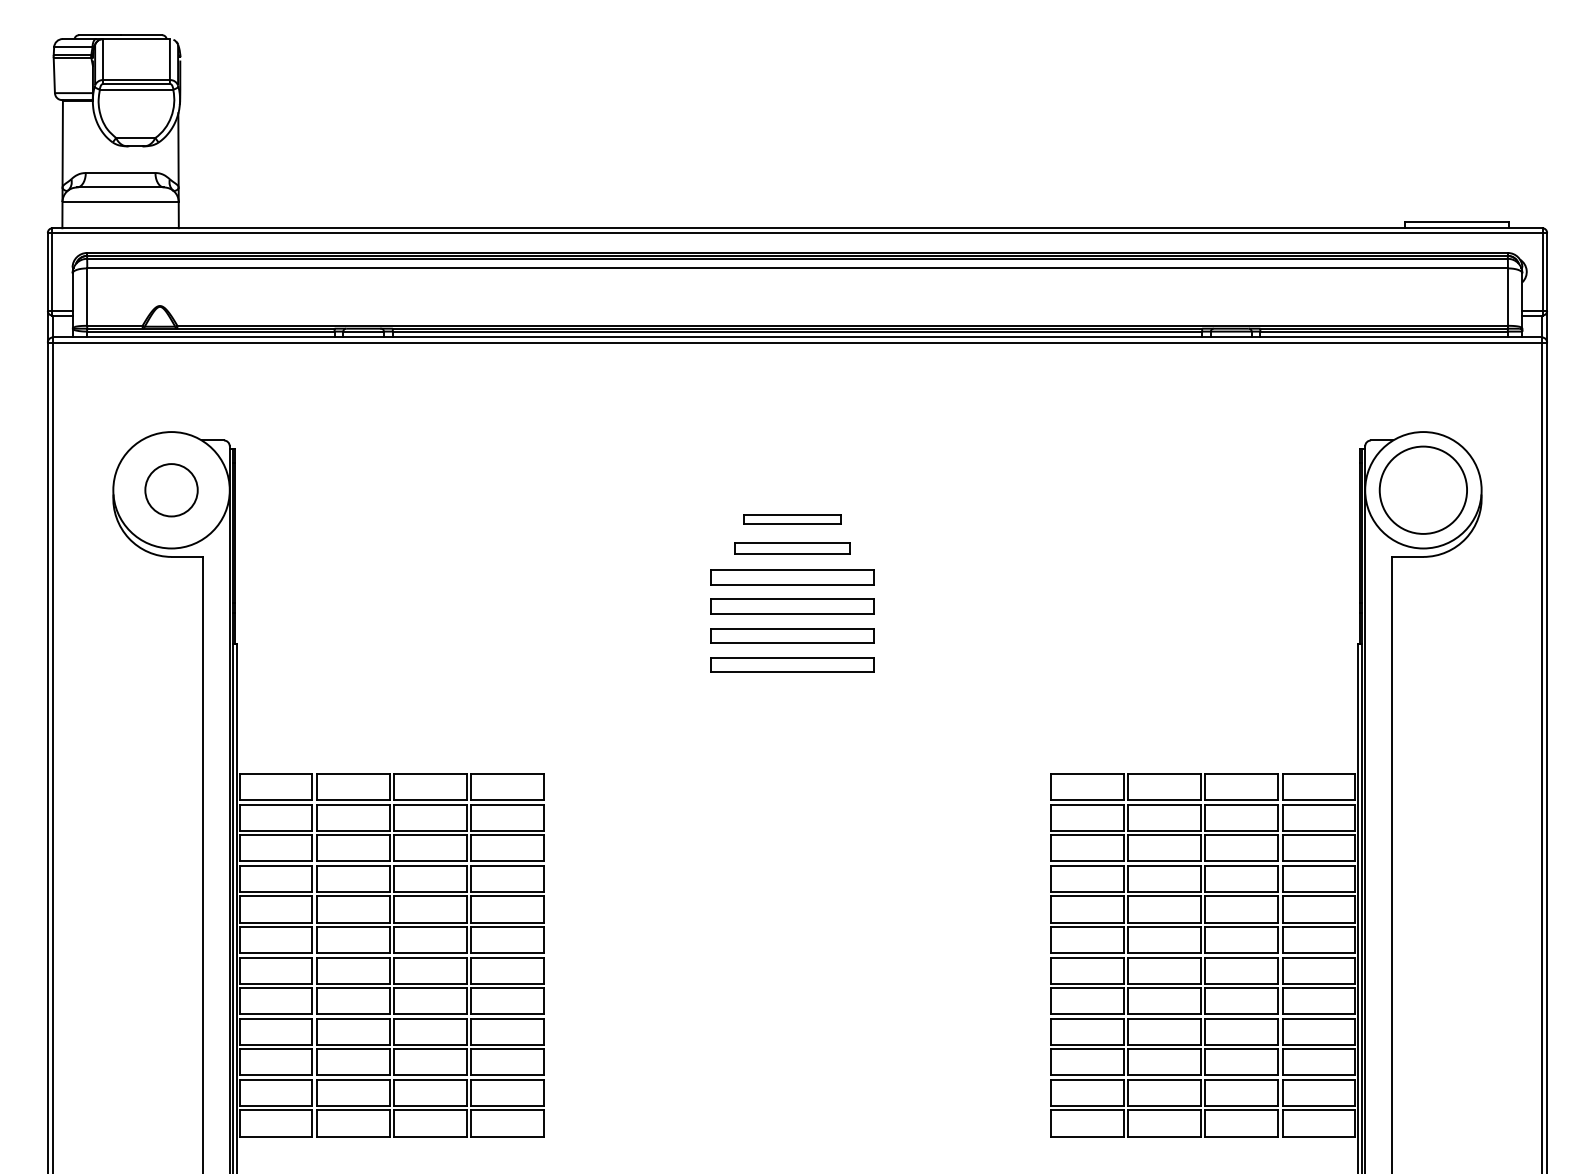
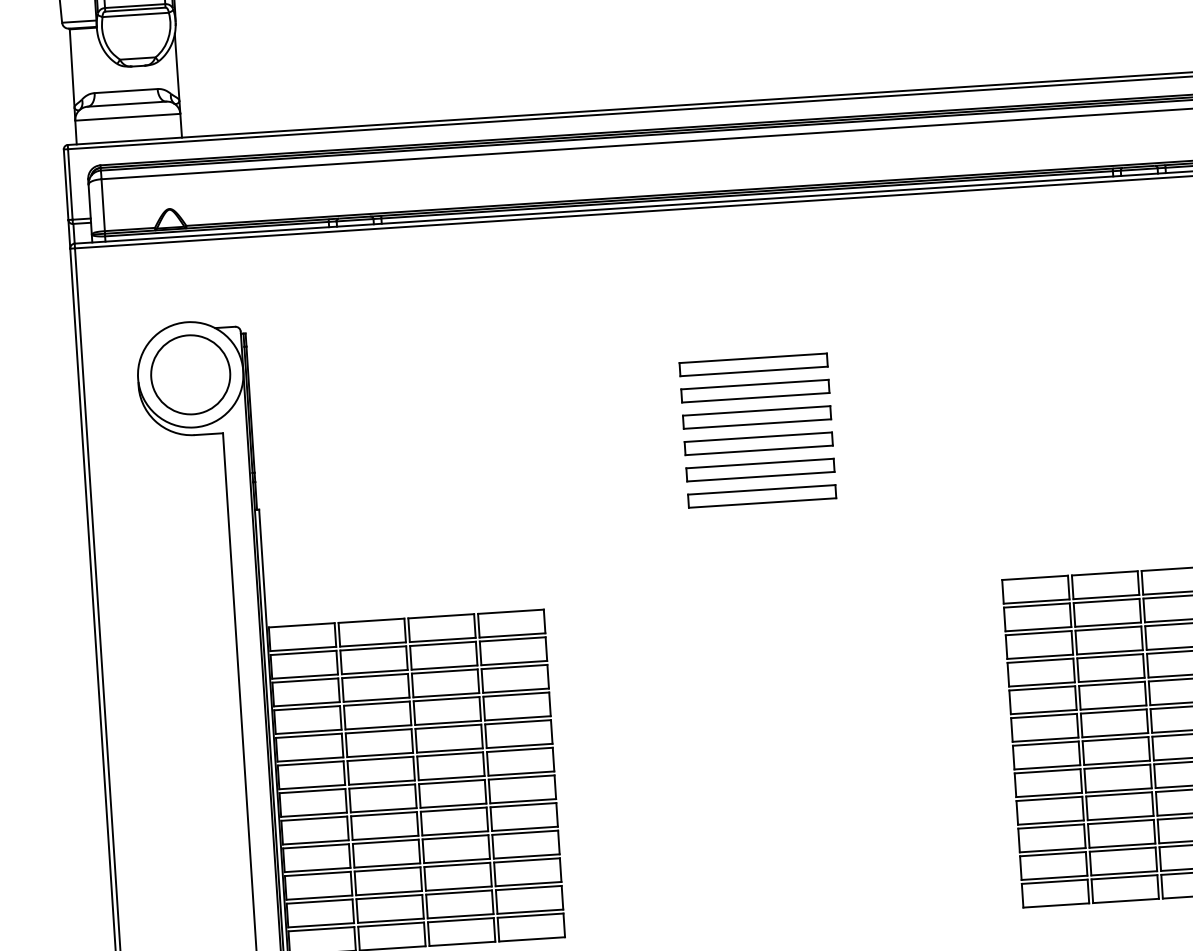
circle: (171, 489) -> (190, 374), size x1.67
part: (792, 519) -> (753, 364), size x1.67
part: (792, 548) -> (755, 391), size x1.43

